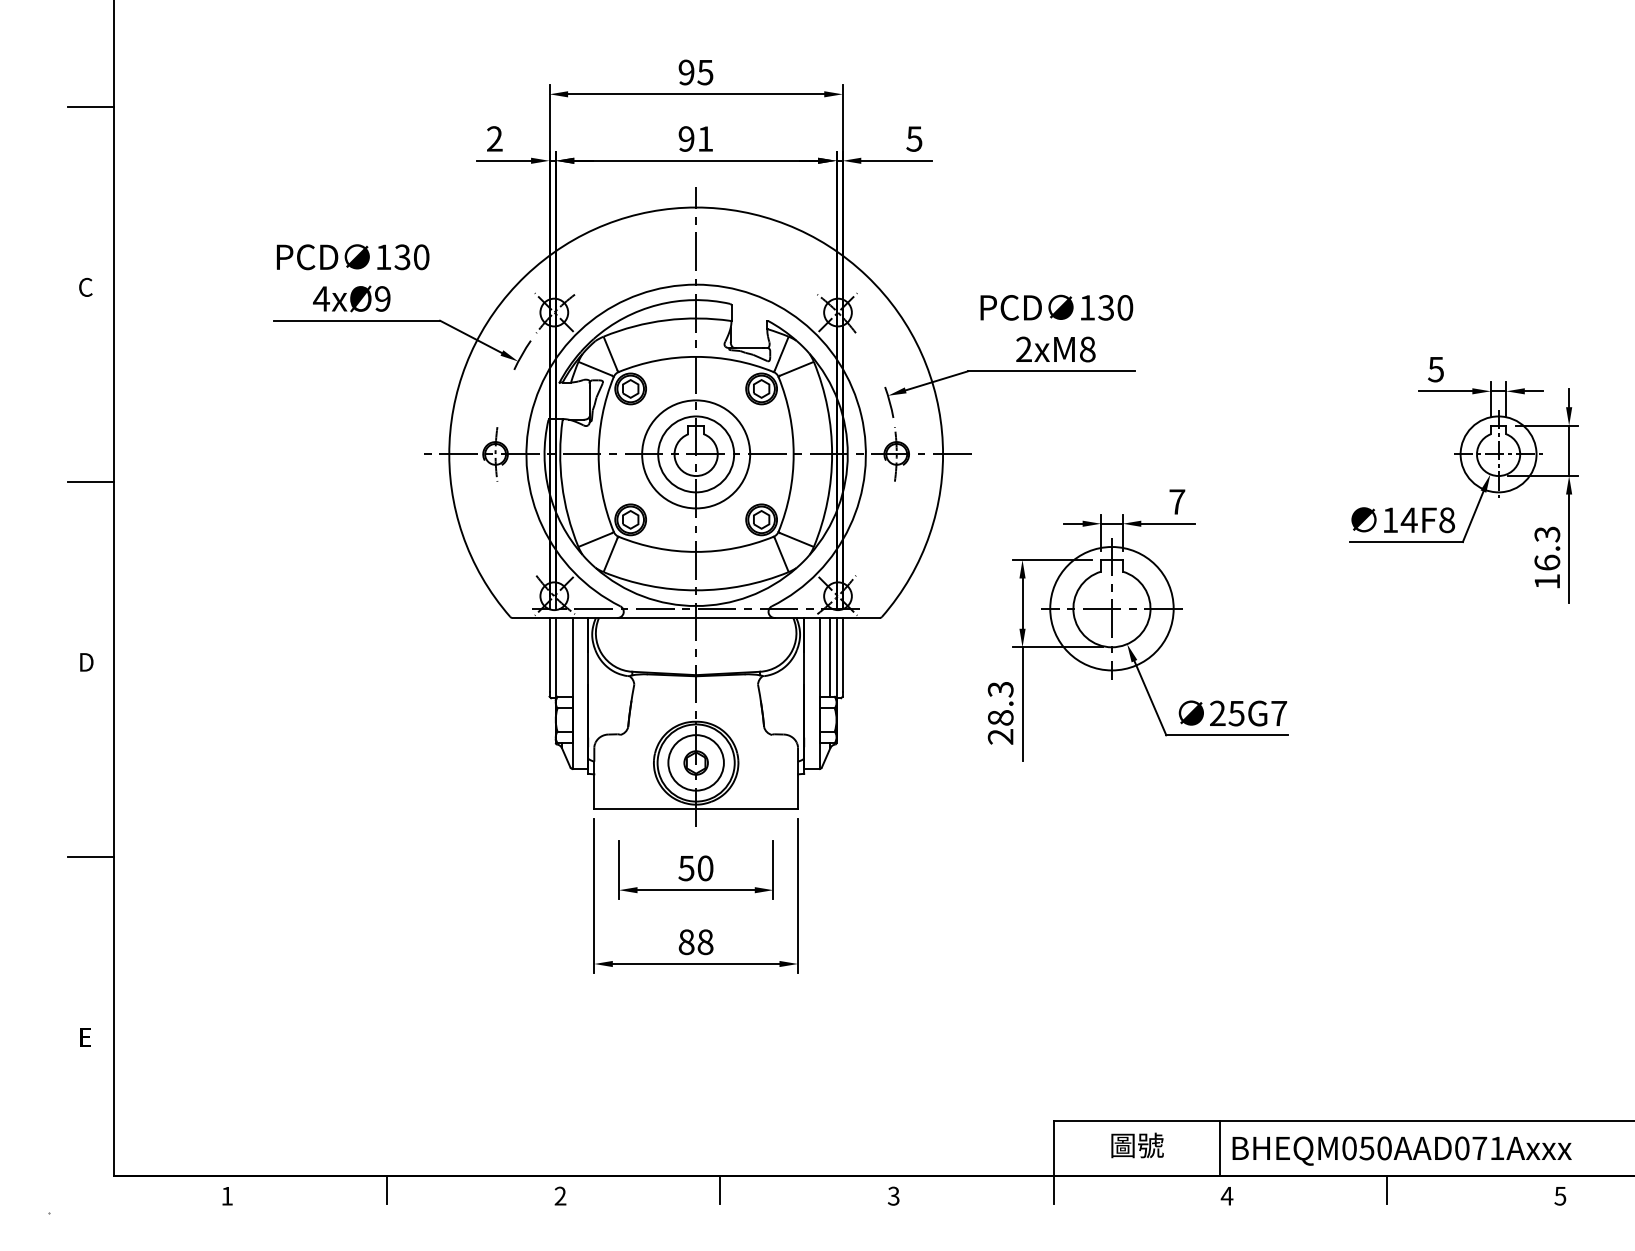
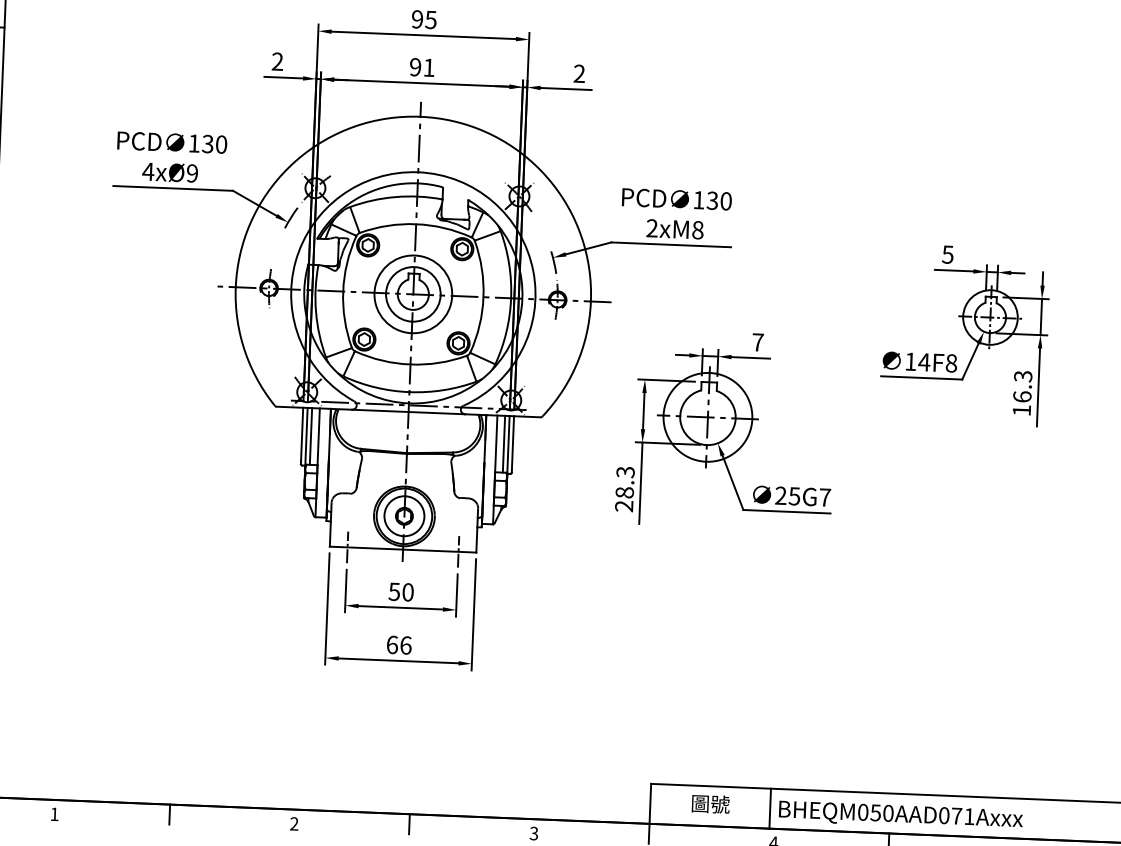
text: (914, 138) -> (579, 73), 5 -> 2
line: (561, 656) -> (310, 435), added
line: (619, 809) -> (347, 547), added
line: (773, 809) -> (458, 551), added
text: (695, 942) -> (398, 645), 88 -> 66

